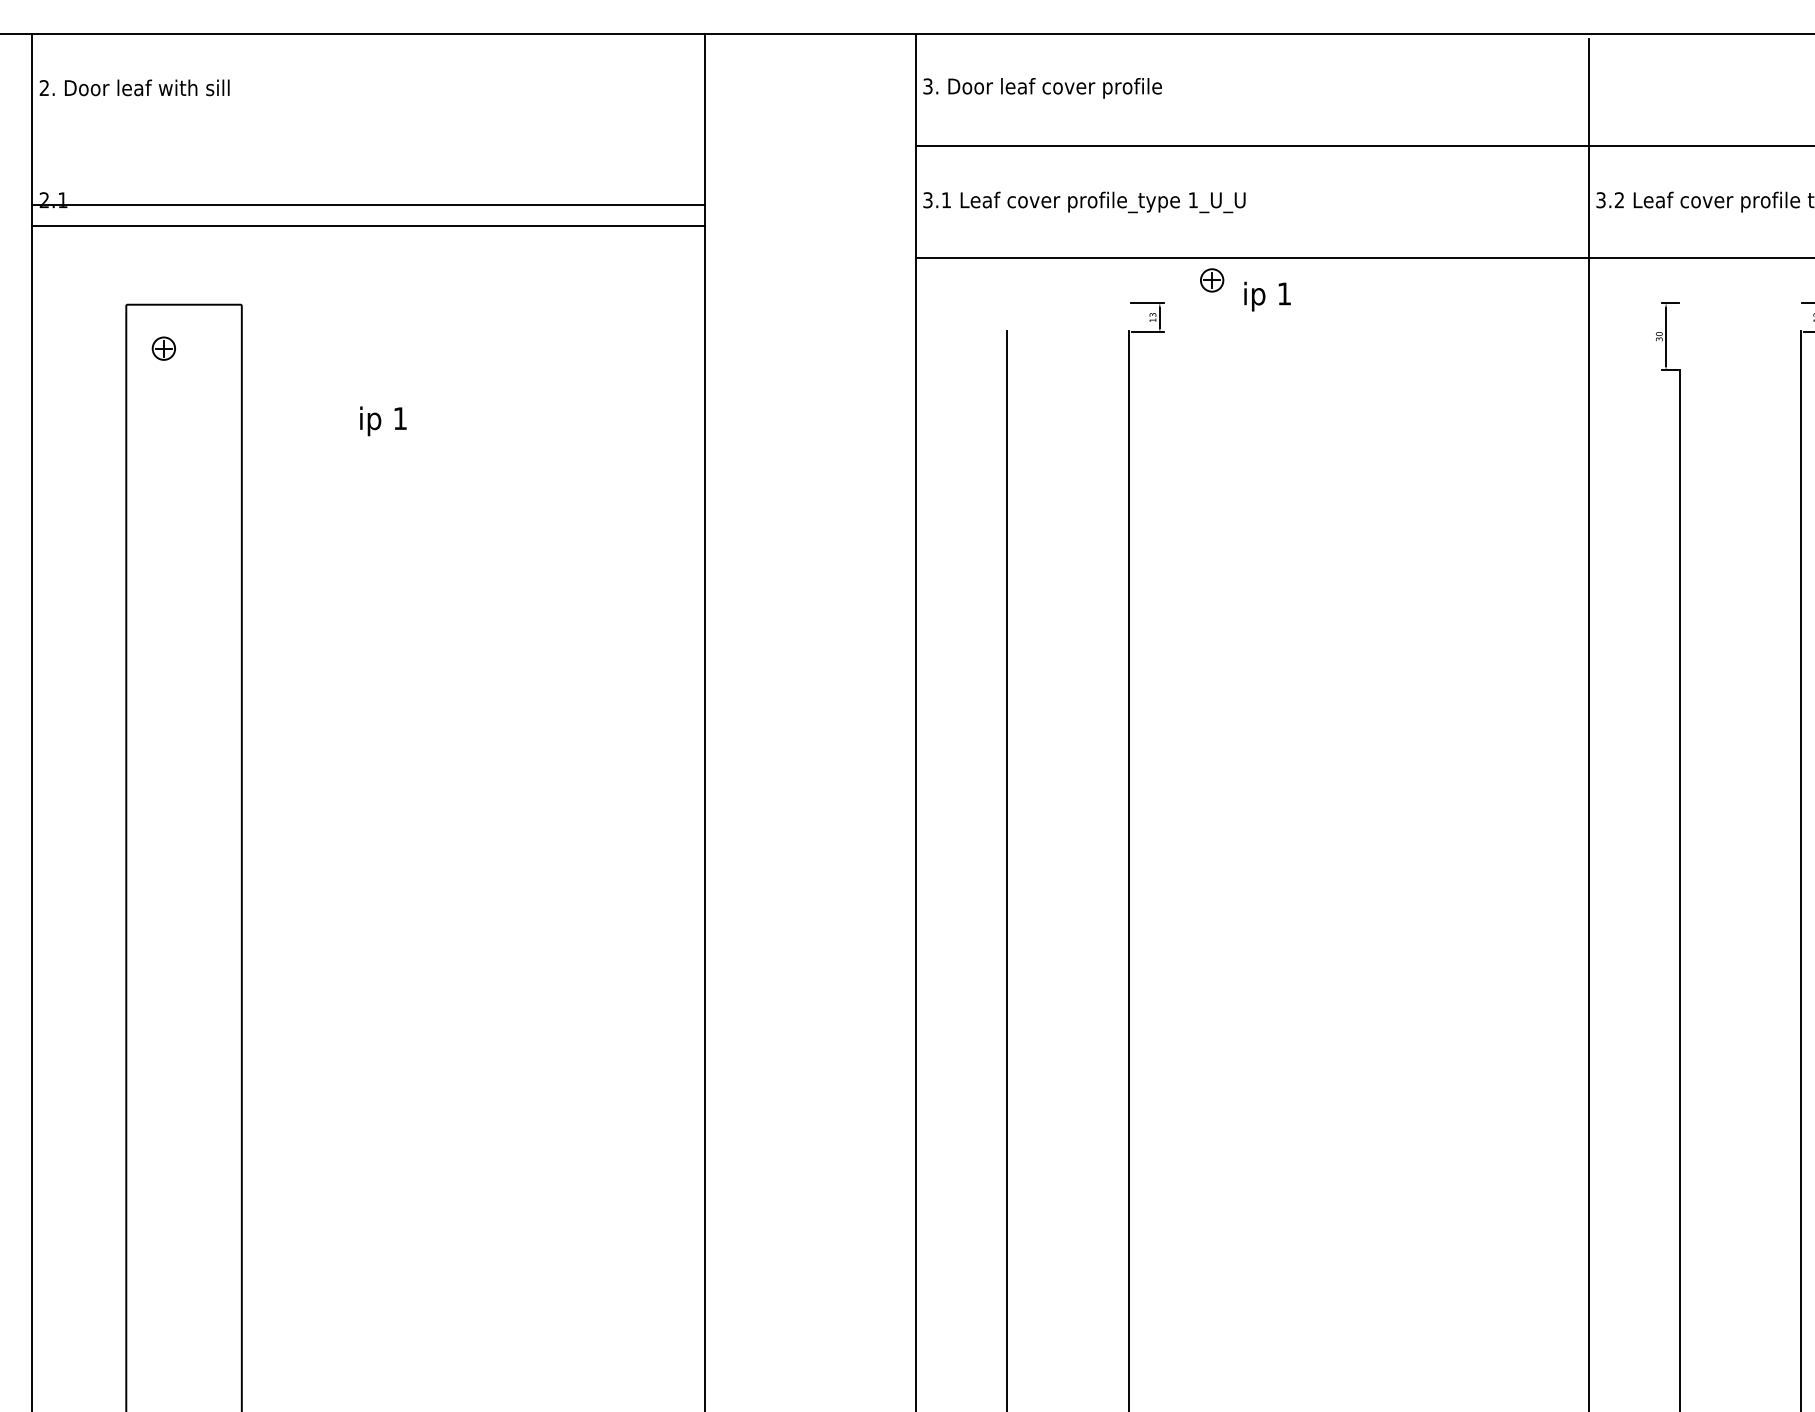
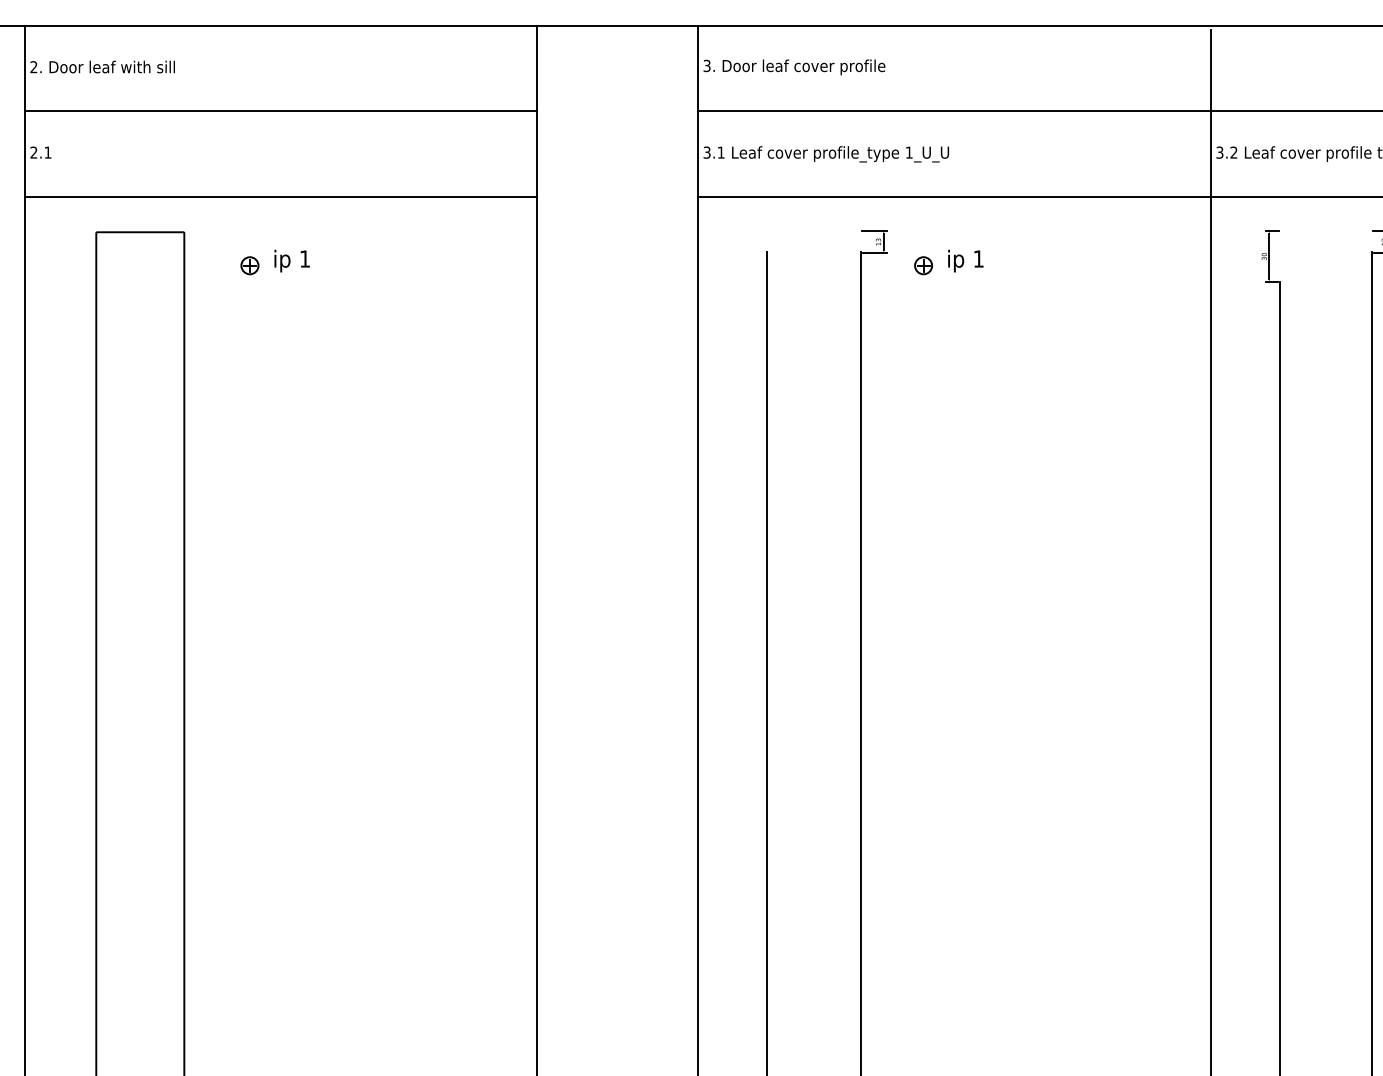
line: (368, 203) -> (280, 196), moved
line: (368, 226) -> (280, 111), moved
part: (1212, 280) -> (923, 265), moved
text: (1267, 295) -> (965, 260), moved
part: (163, 348) -> (249, 265), moved
text: (382, 420) -> (291, 260), moved

